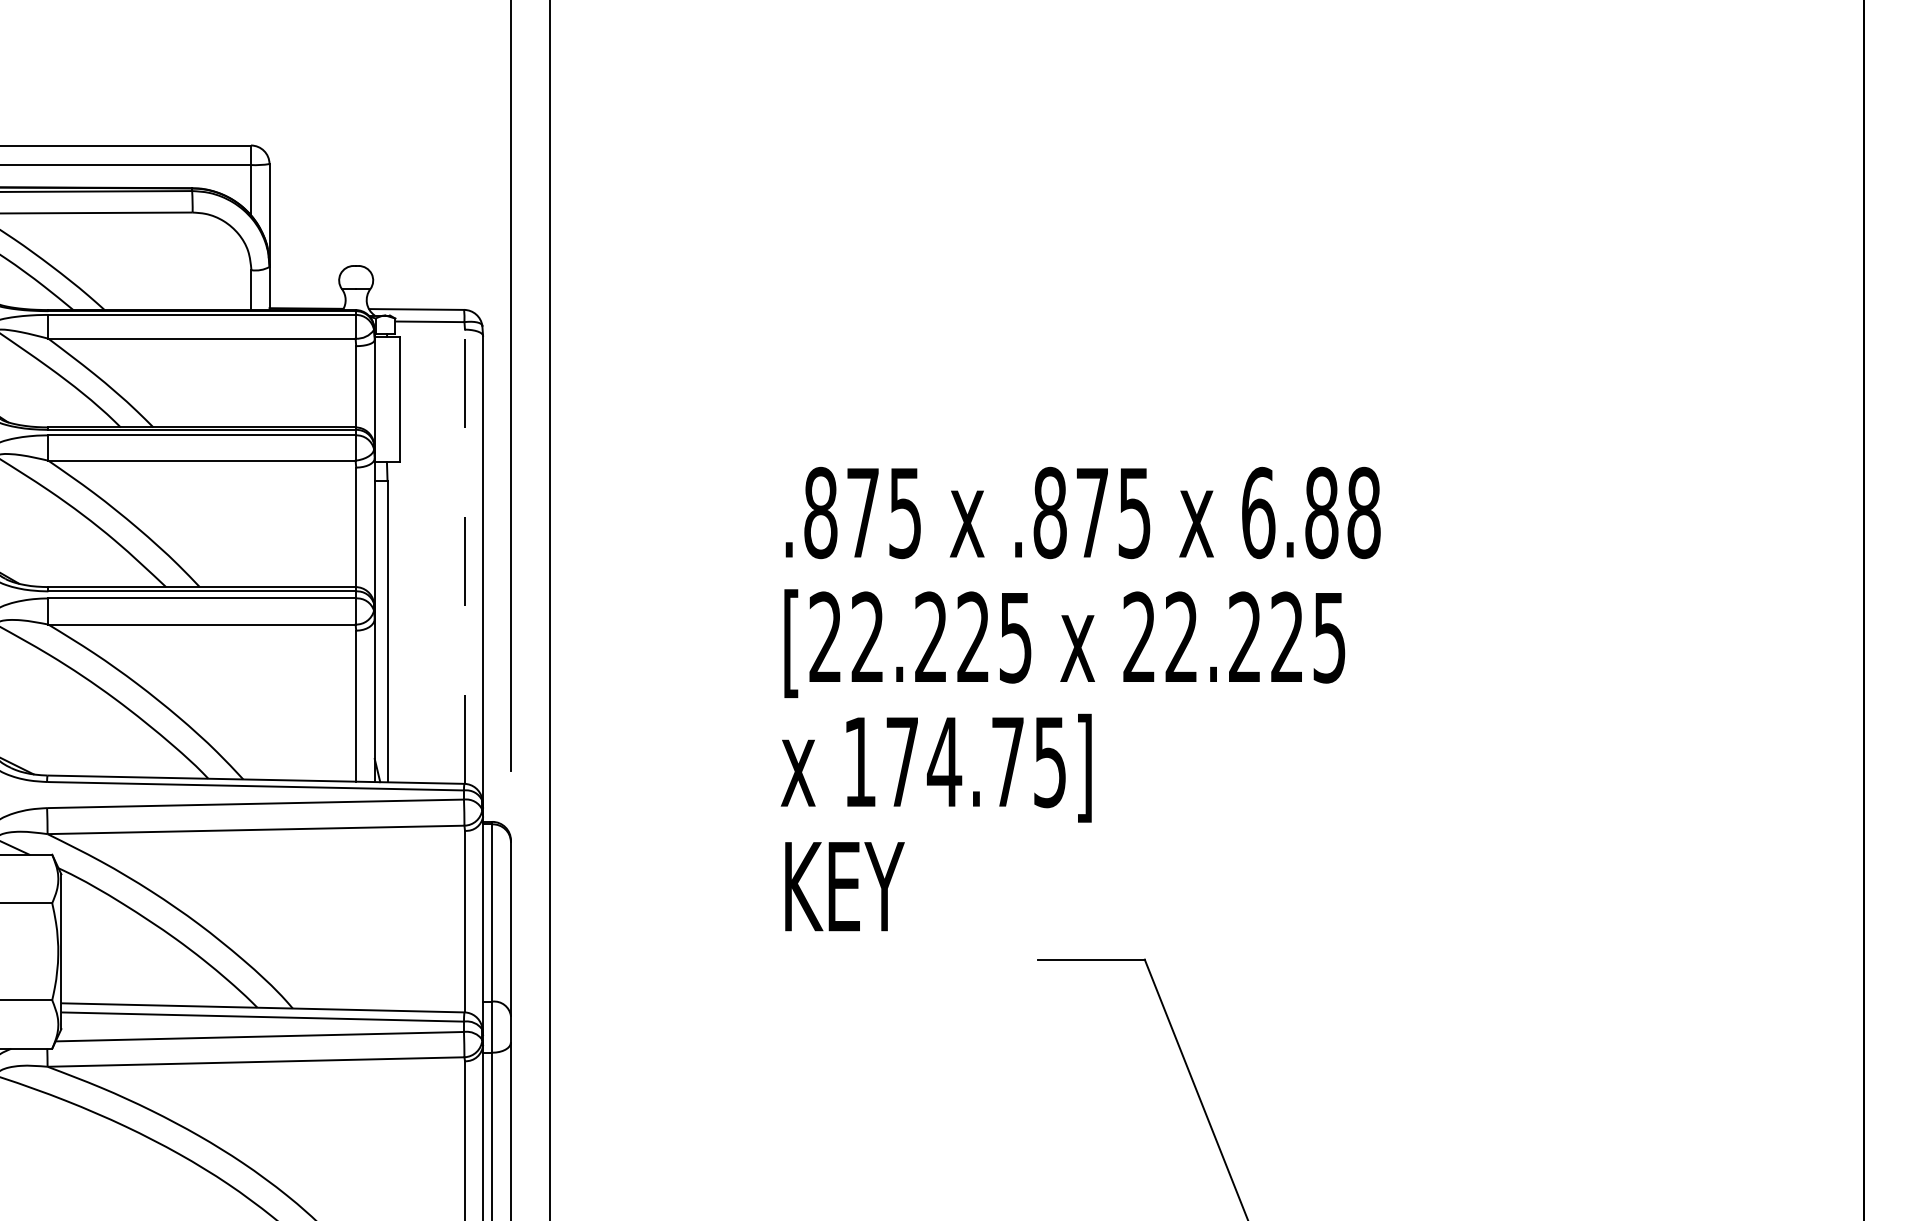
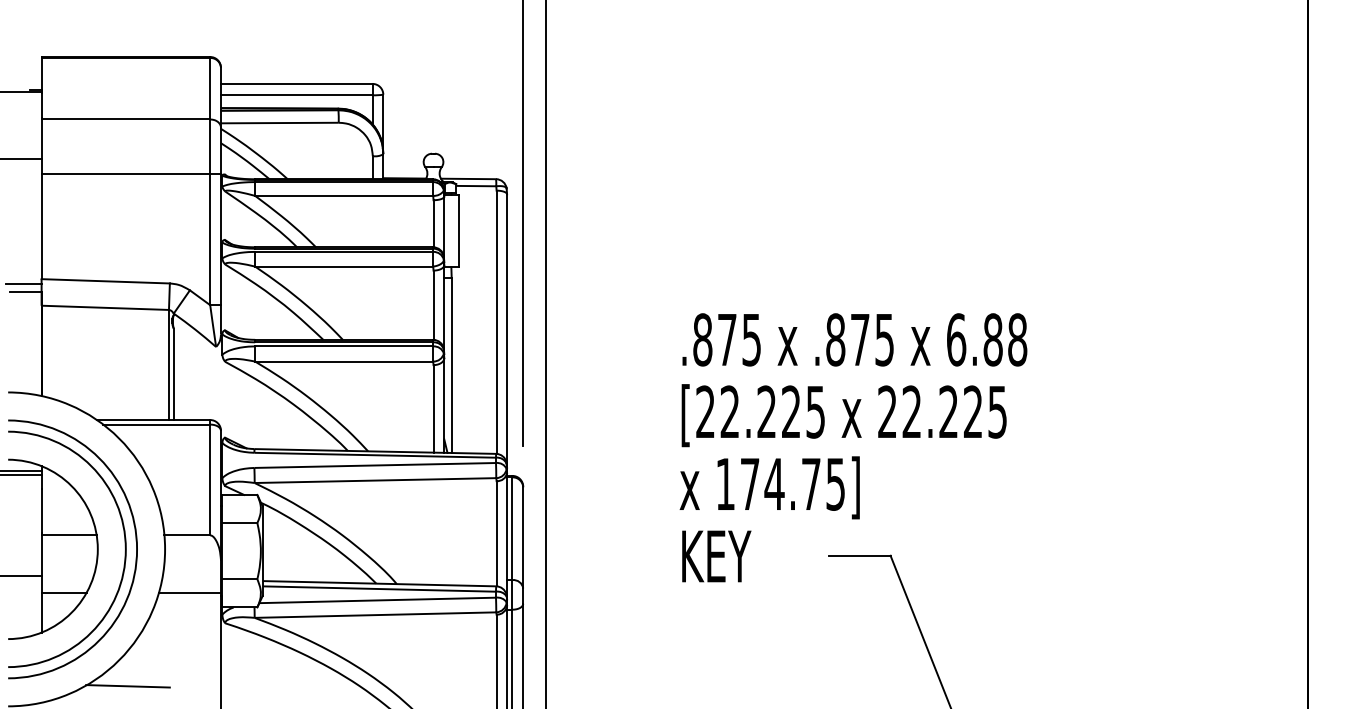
line: (464, 557) -> (496, 322), dashed -> solid
text: (1080, 698) -> (853, 447), moved

